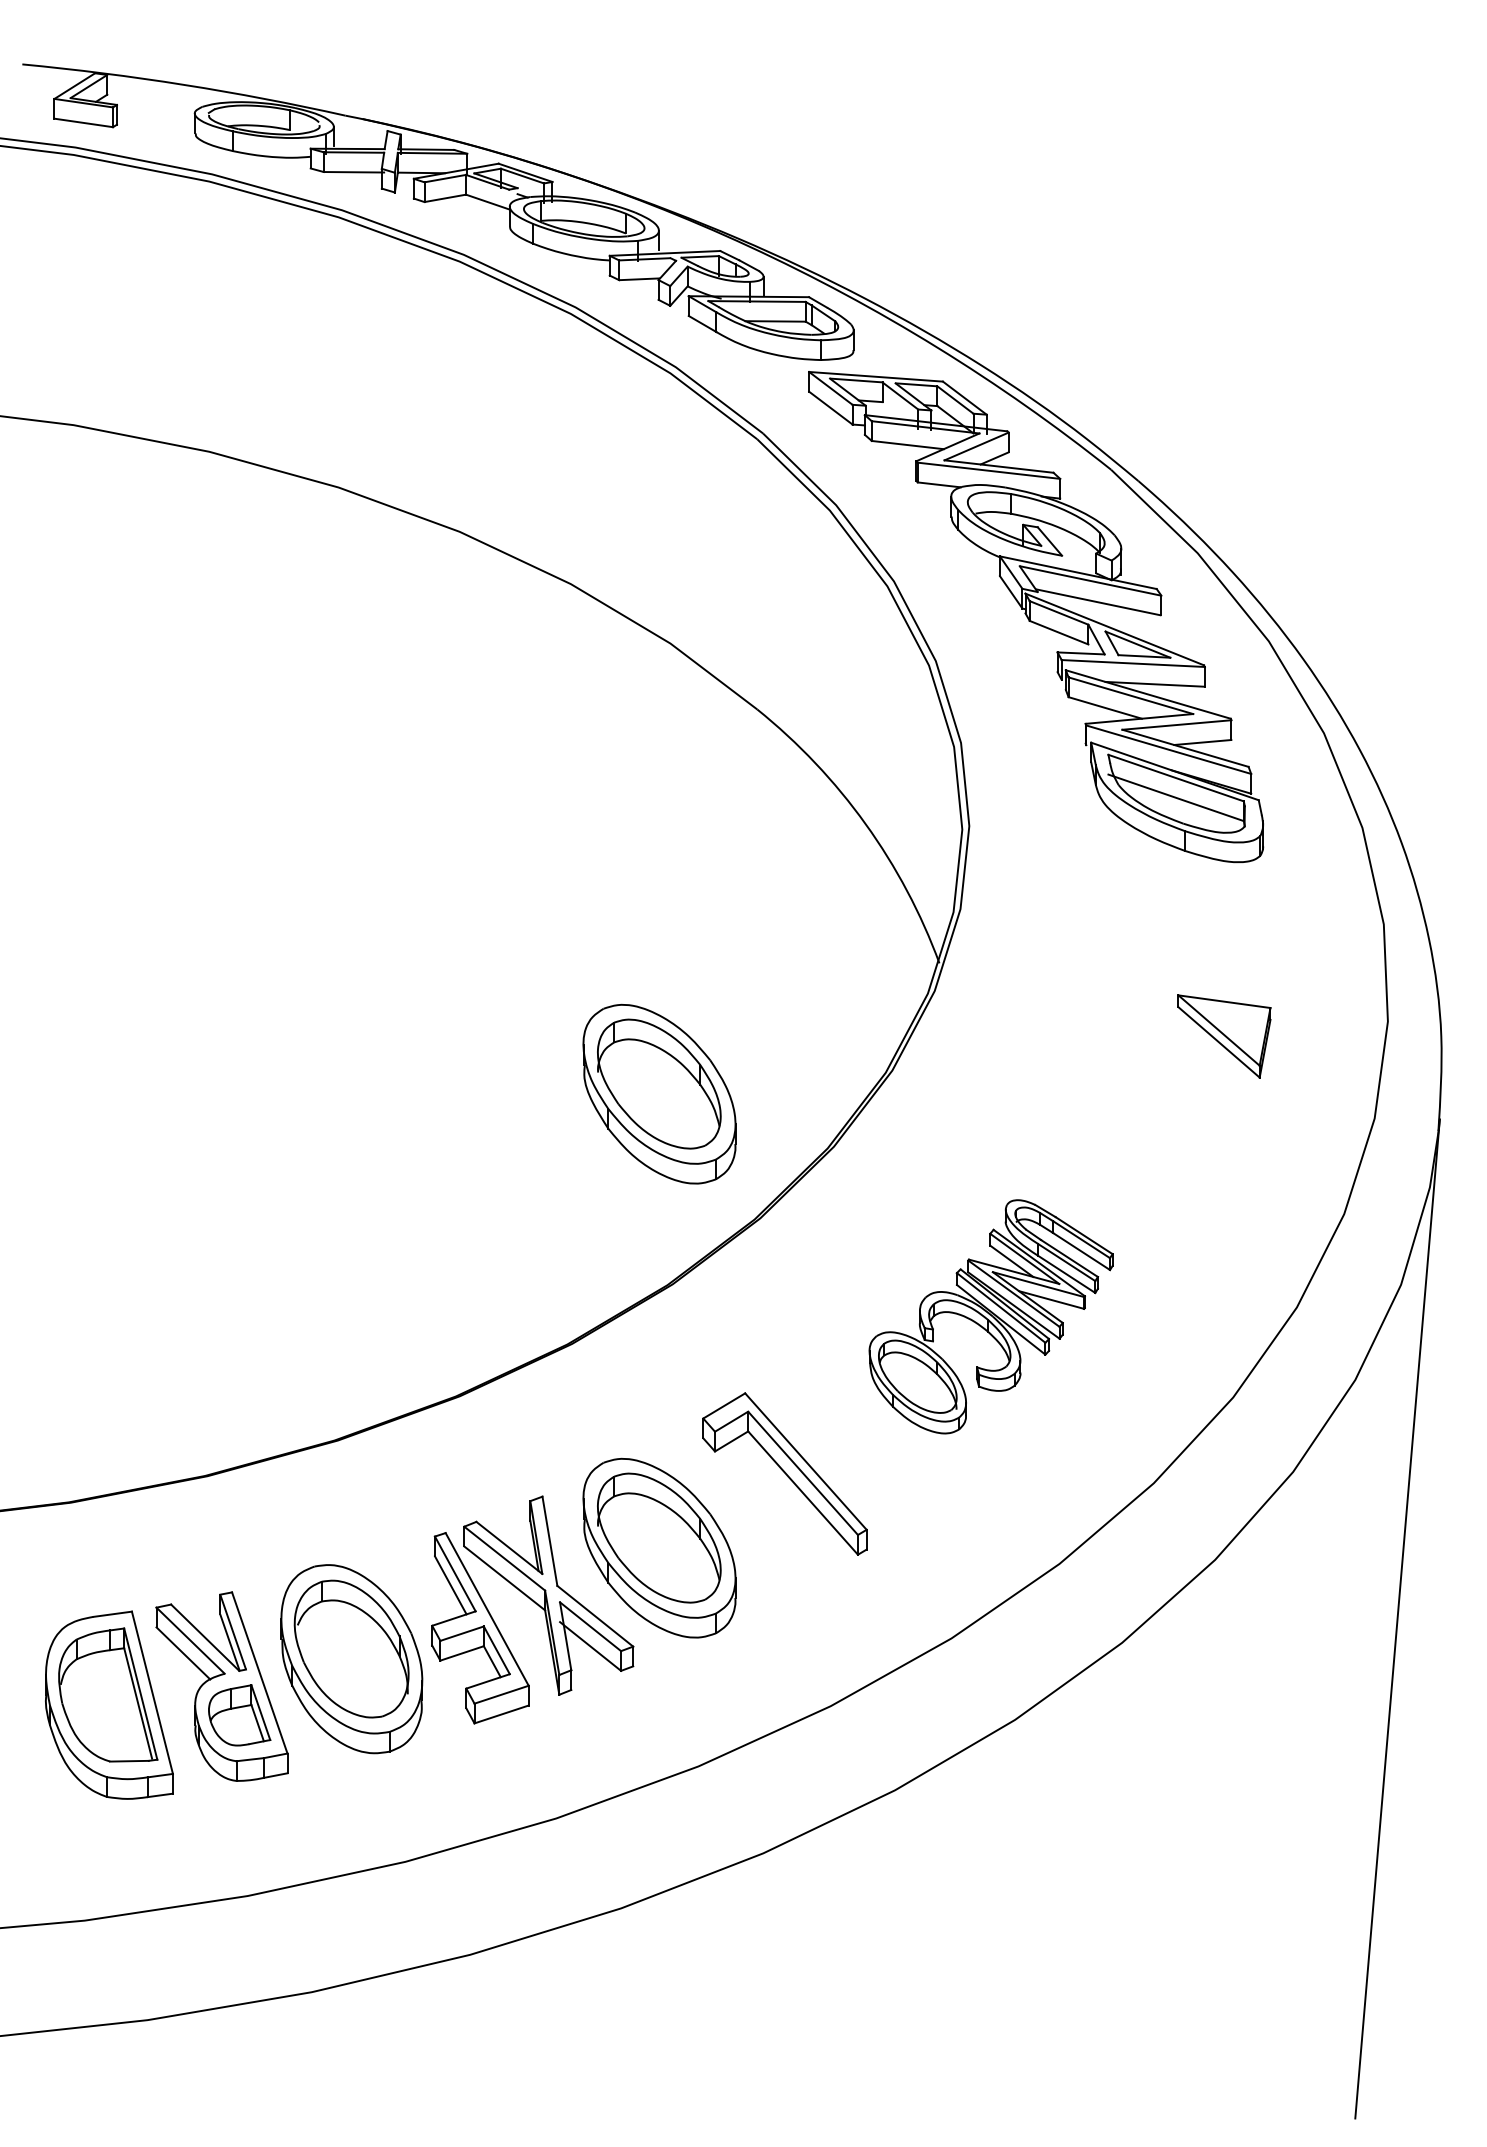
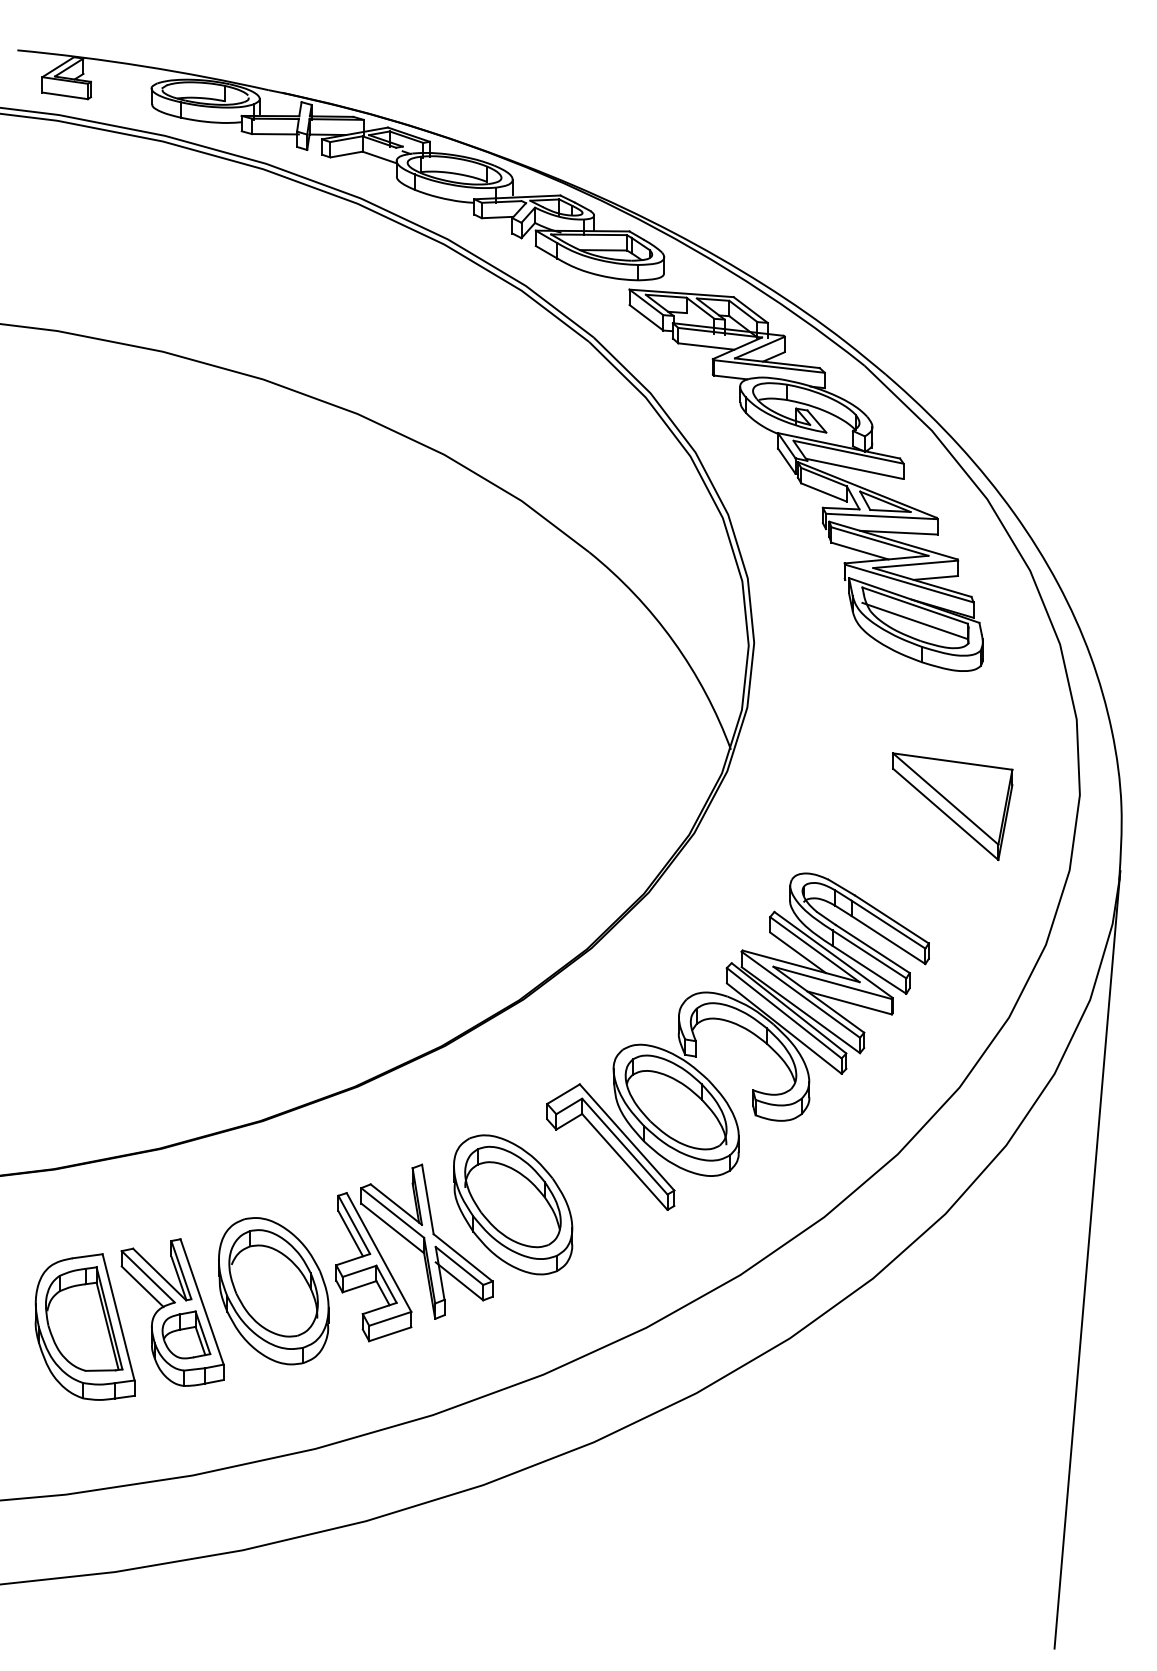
part: (1224, 1036) -> (952, 806), size x1.67
part: (659, 1093) -> (513, 851), removed
part: (990, 1316) -> (770, 1024), size x1.67

